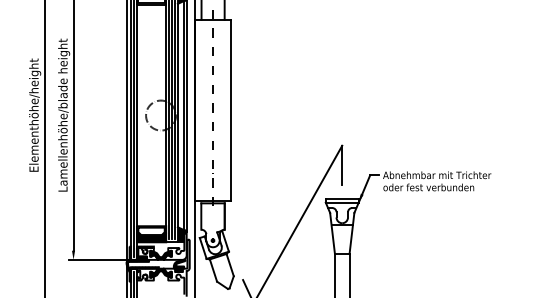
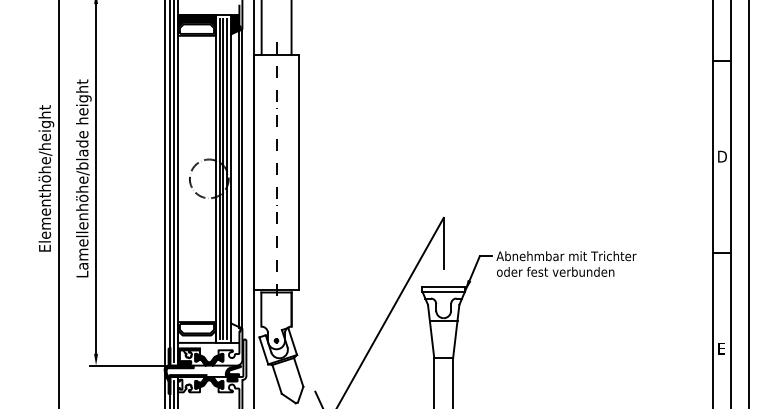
fill: (181, 234) -> (235, 332), removed
fill: (151, 237) -> (196, 336), removed

